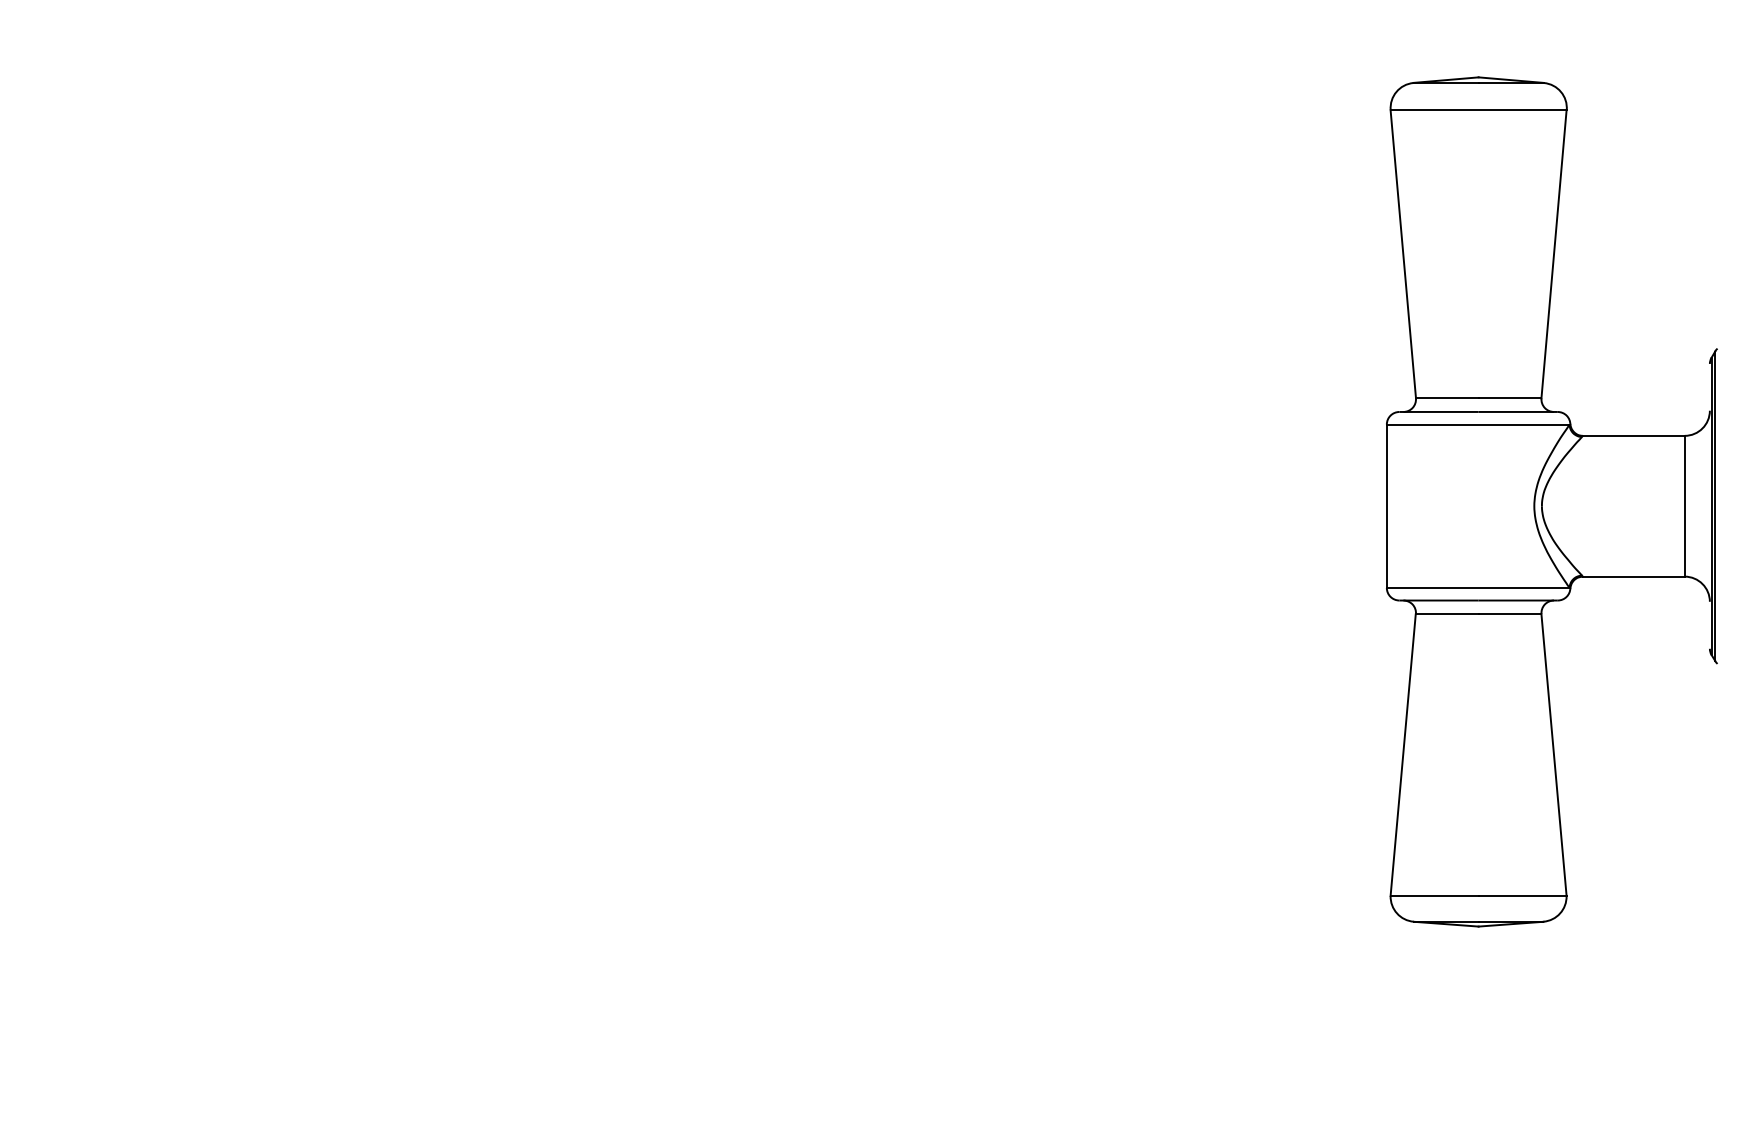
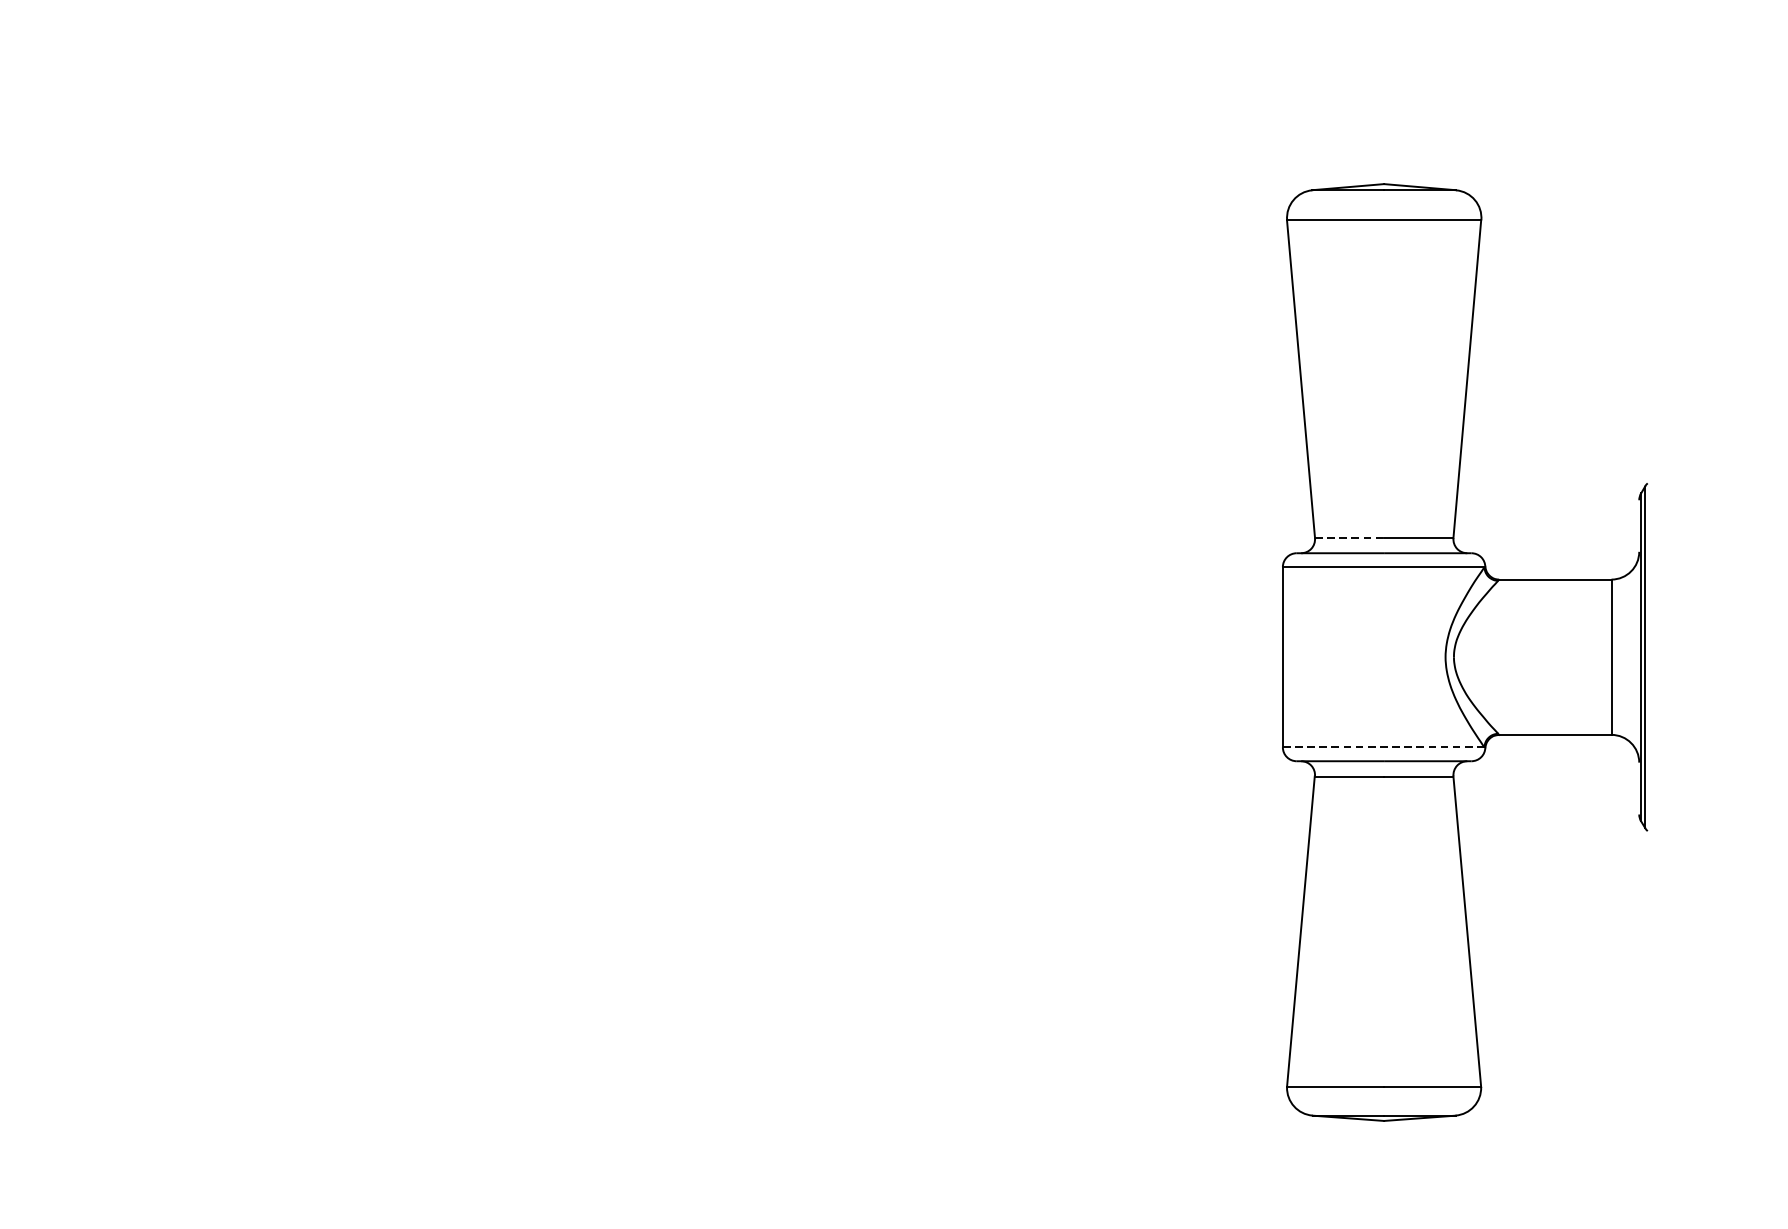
line: (1447, 398) -> (1349, 538), solid -> dashed
line: (1478, 587) -> (1383, 746), solid -> dashed

